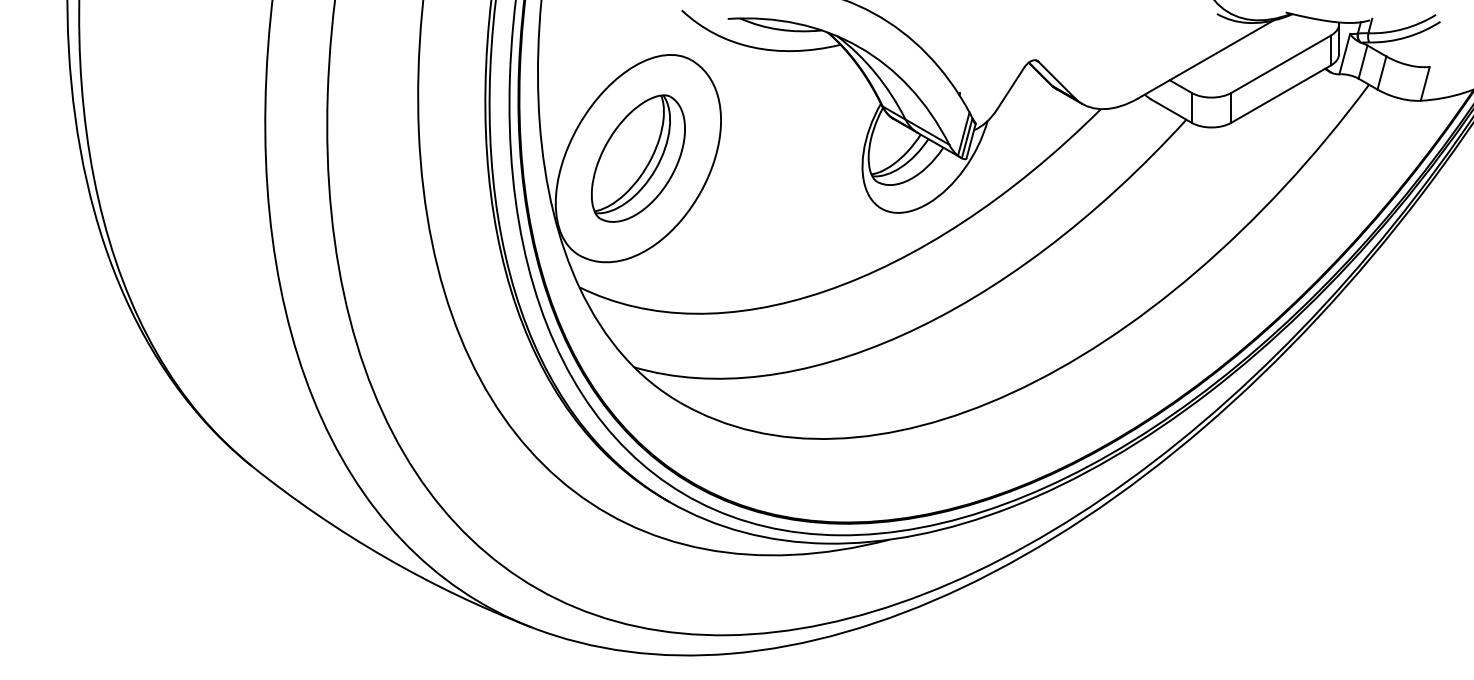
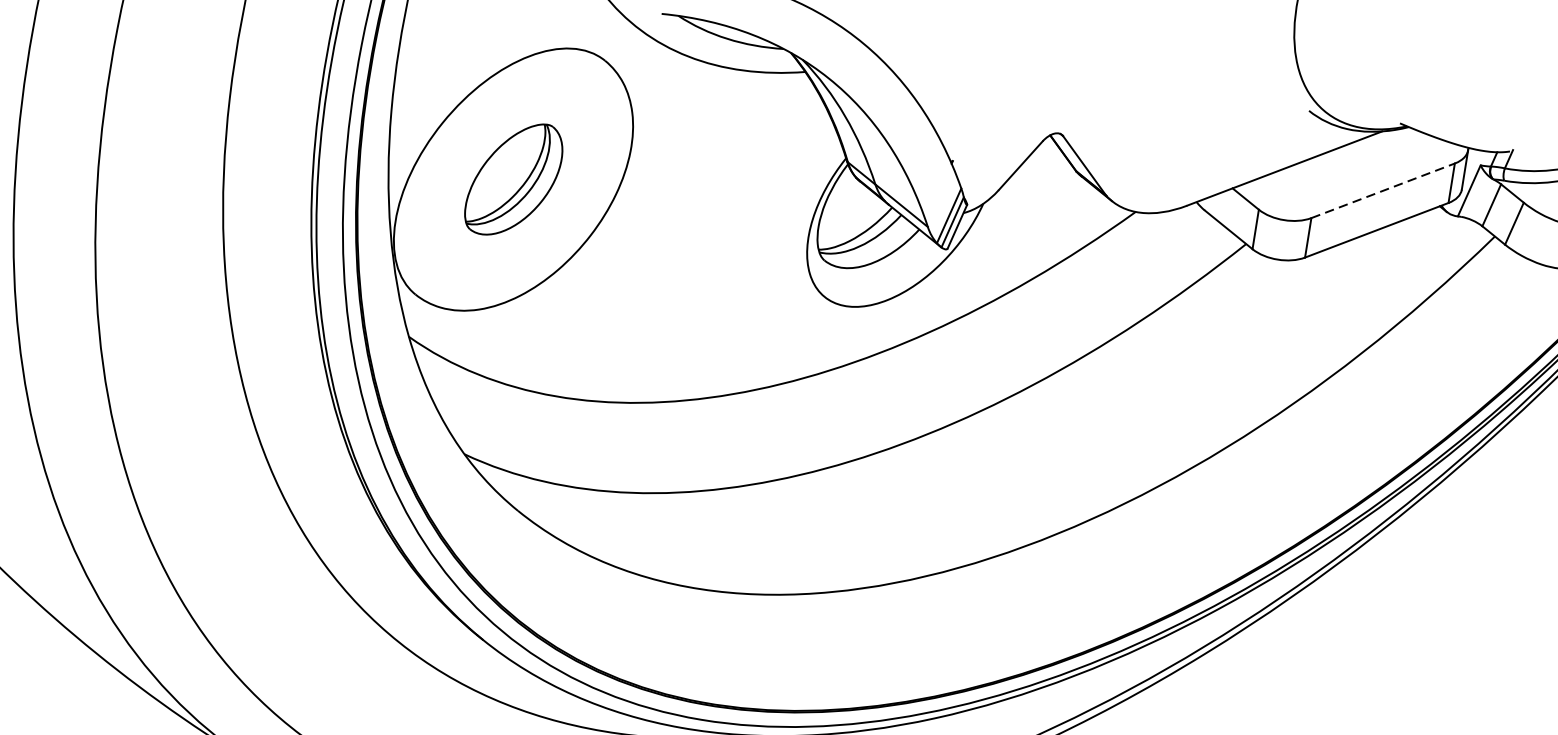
line: (1281, 64) -> (1383, 191), solid -> dashed
part: (638, 158) -> (514, 179), size x0.7

